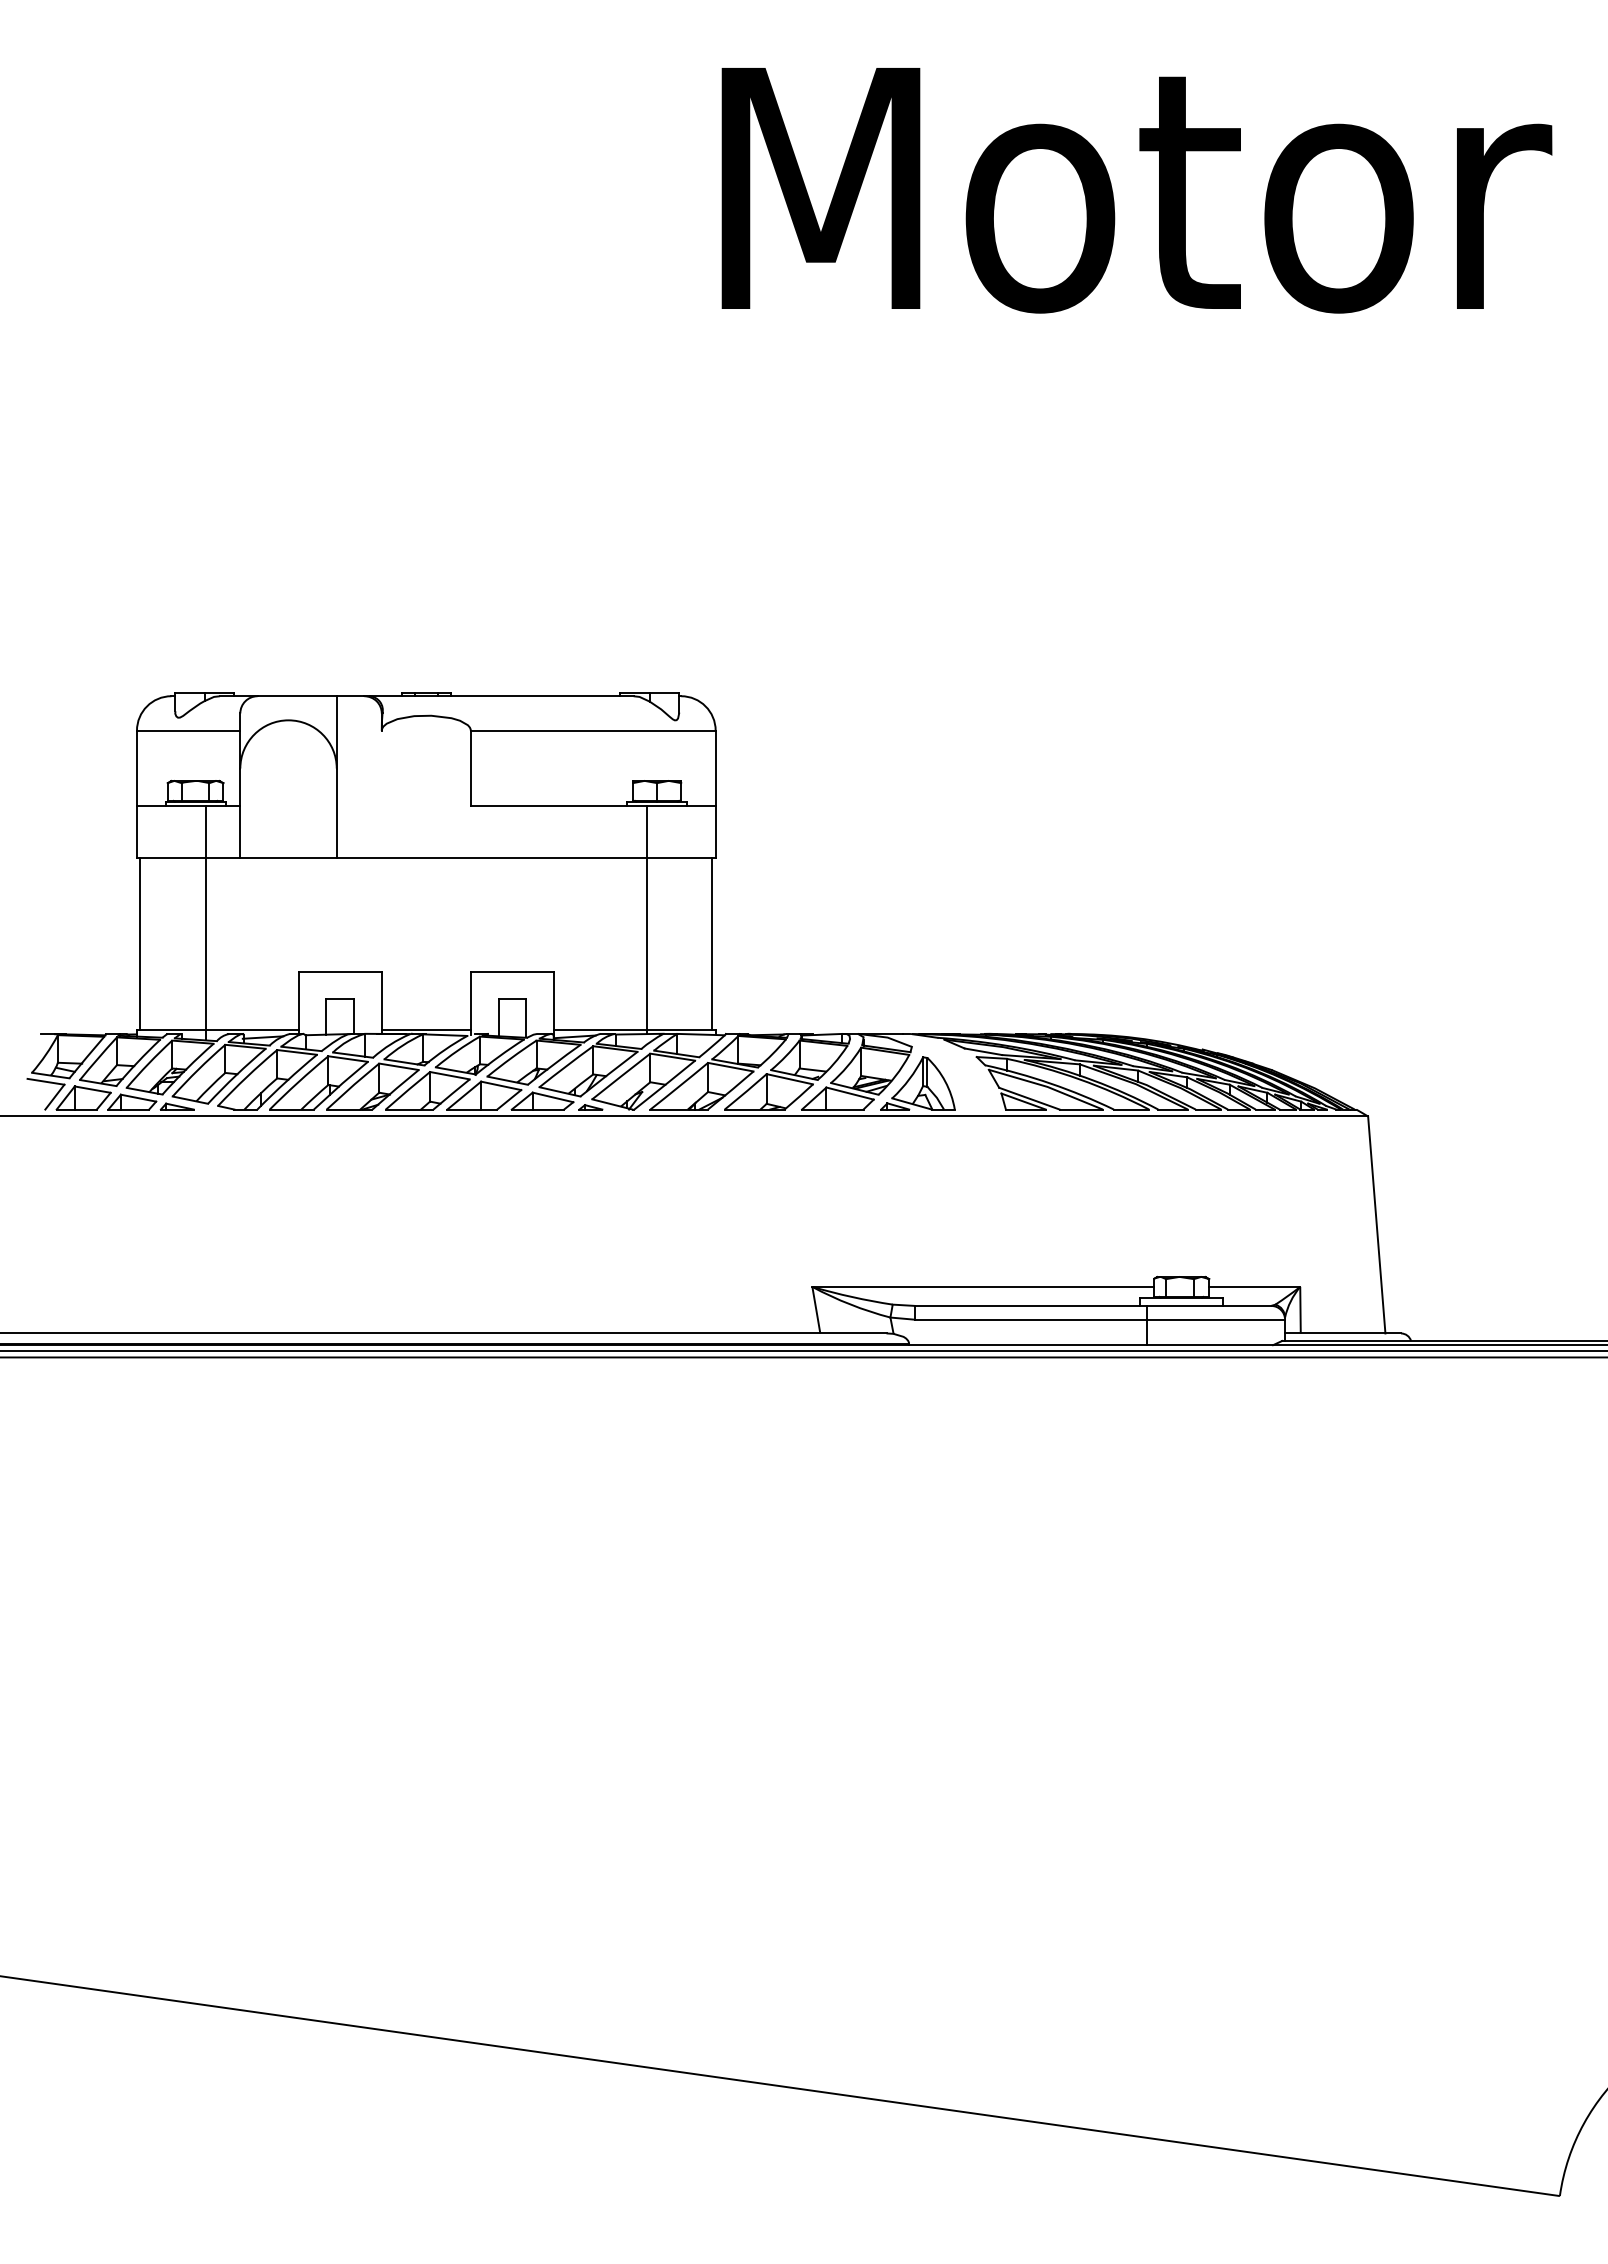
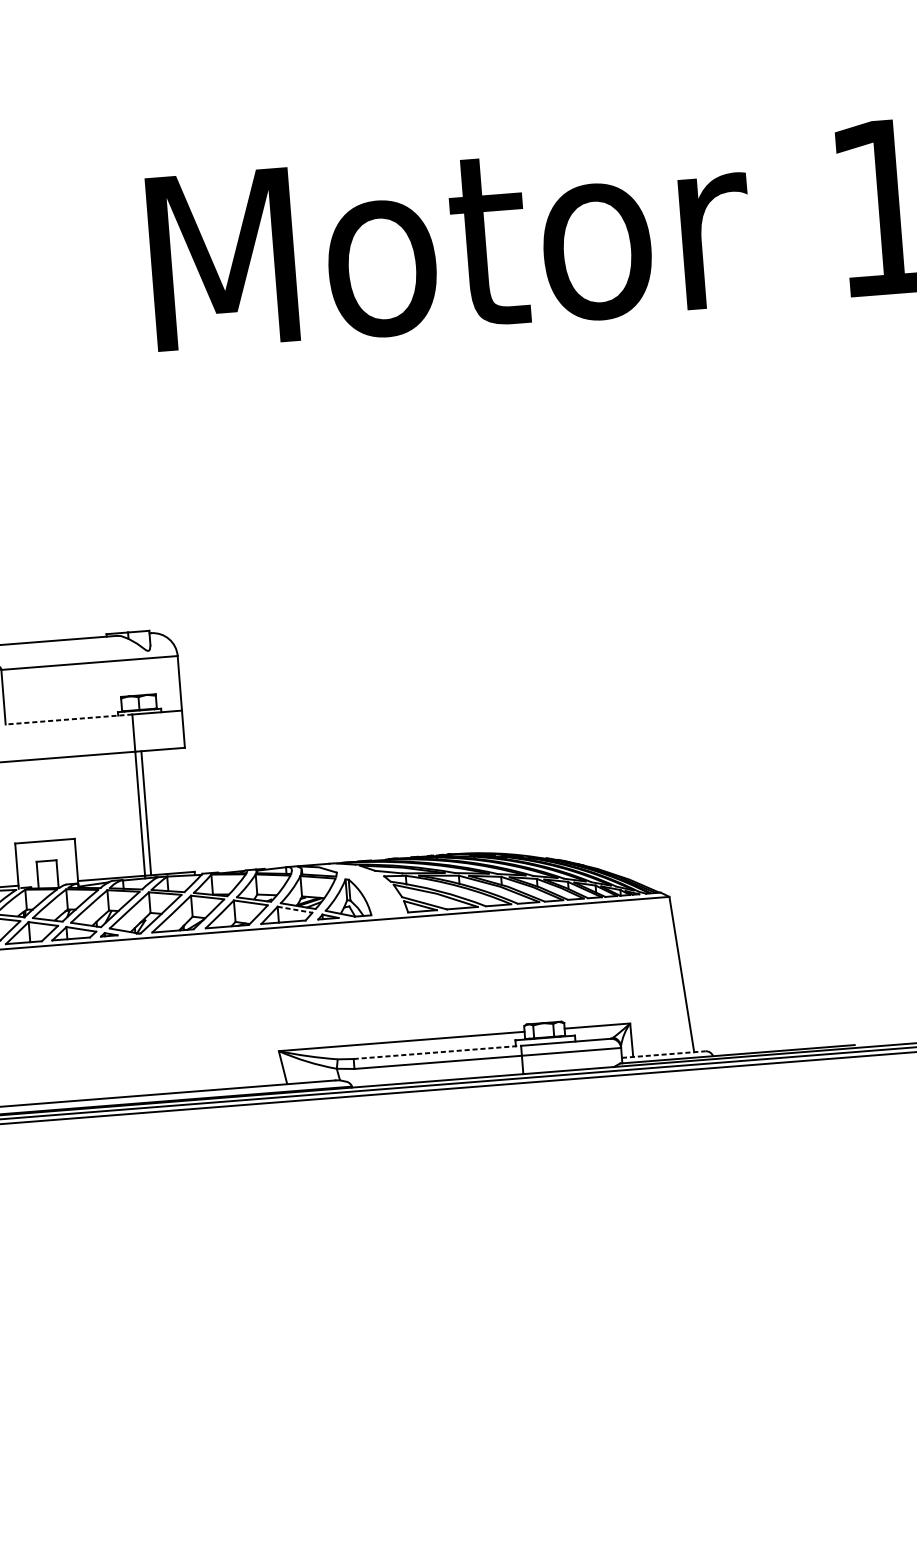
line: (558, 806) -> (68, 719), solid -> dashed
line: (712, 944) -> (146, 813), moved
line: (850, 1093) -> (295, 909), solid -> dashed
line: (1031, 1305) -> (437, 1052), solid -> dashed
line: (1343, 1333) -> (664, 1054), solid -> dashed

